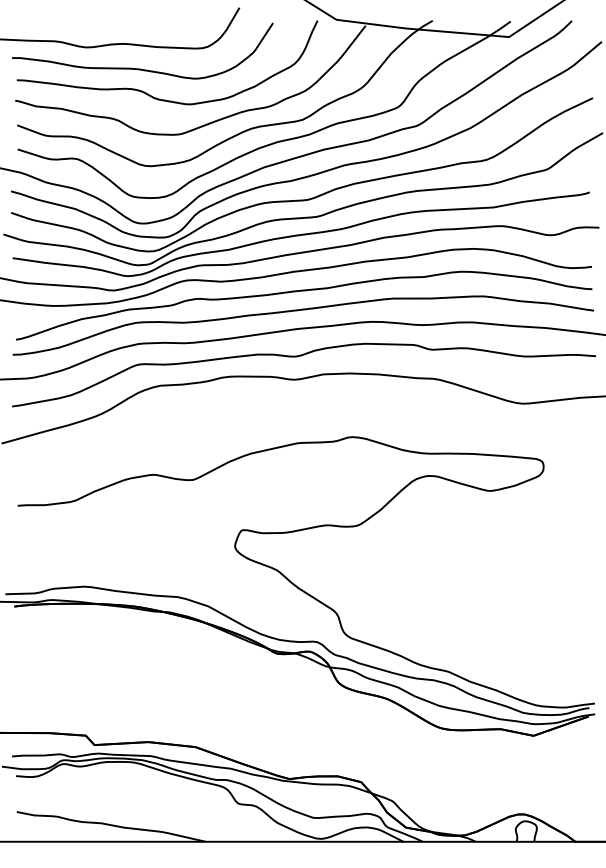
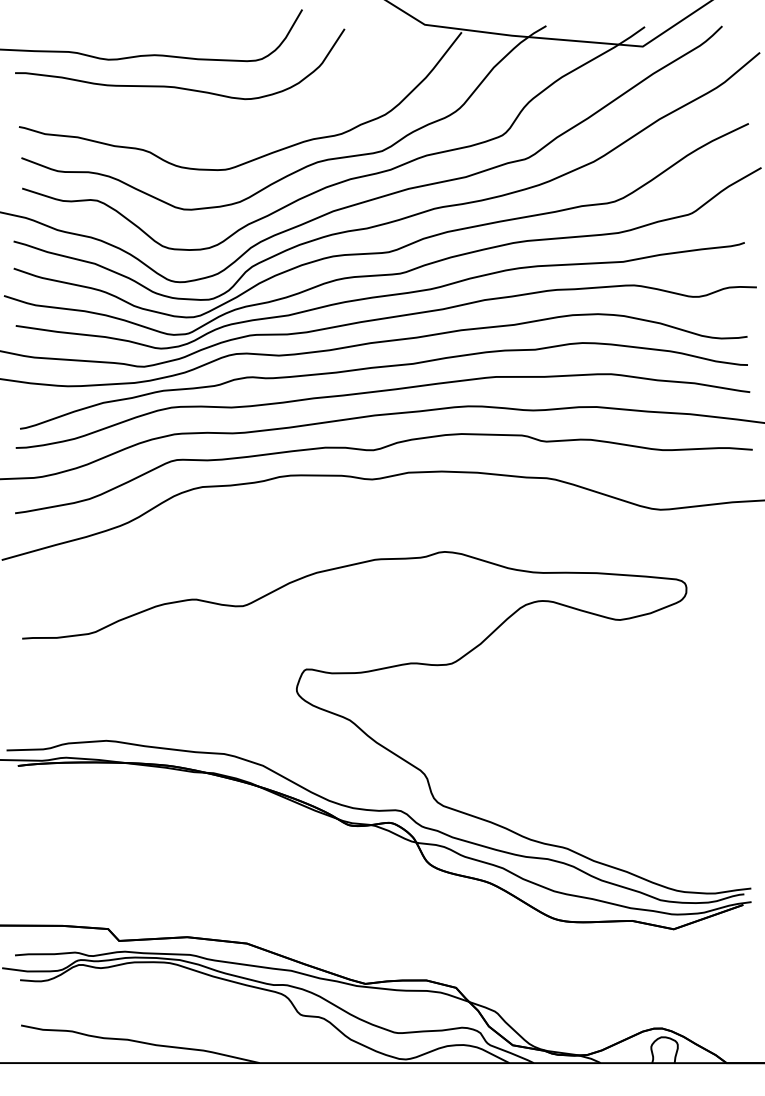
curve: (148, 93) -> (187, 117), removed

